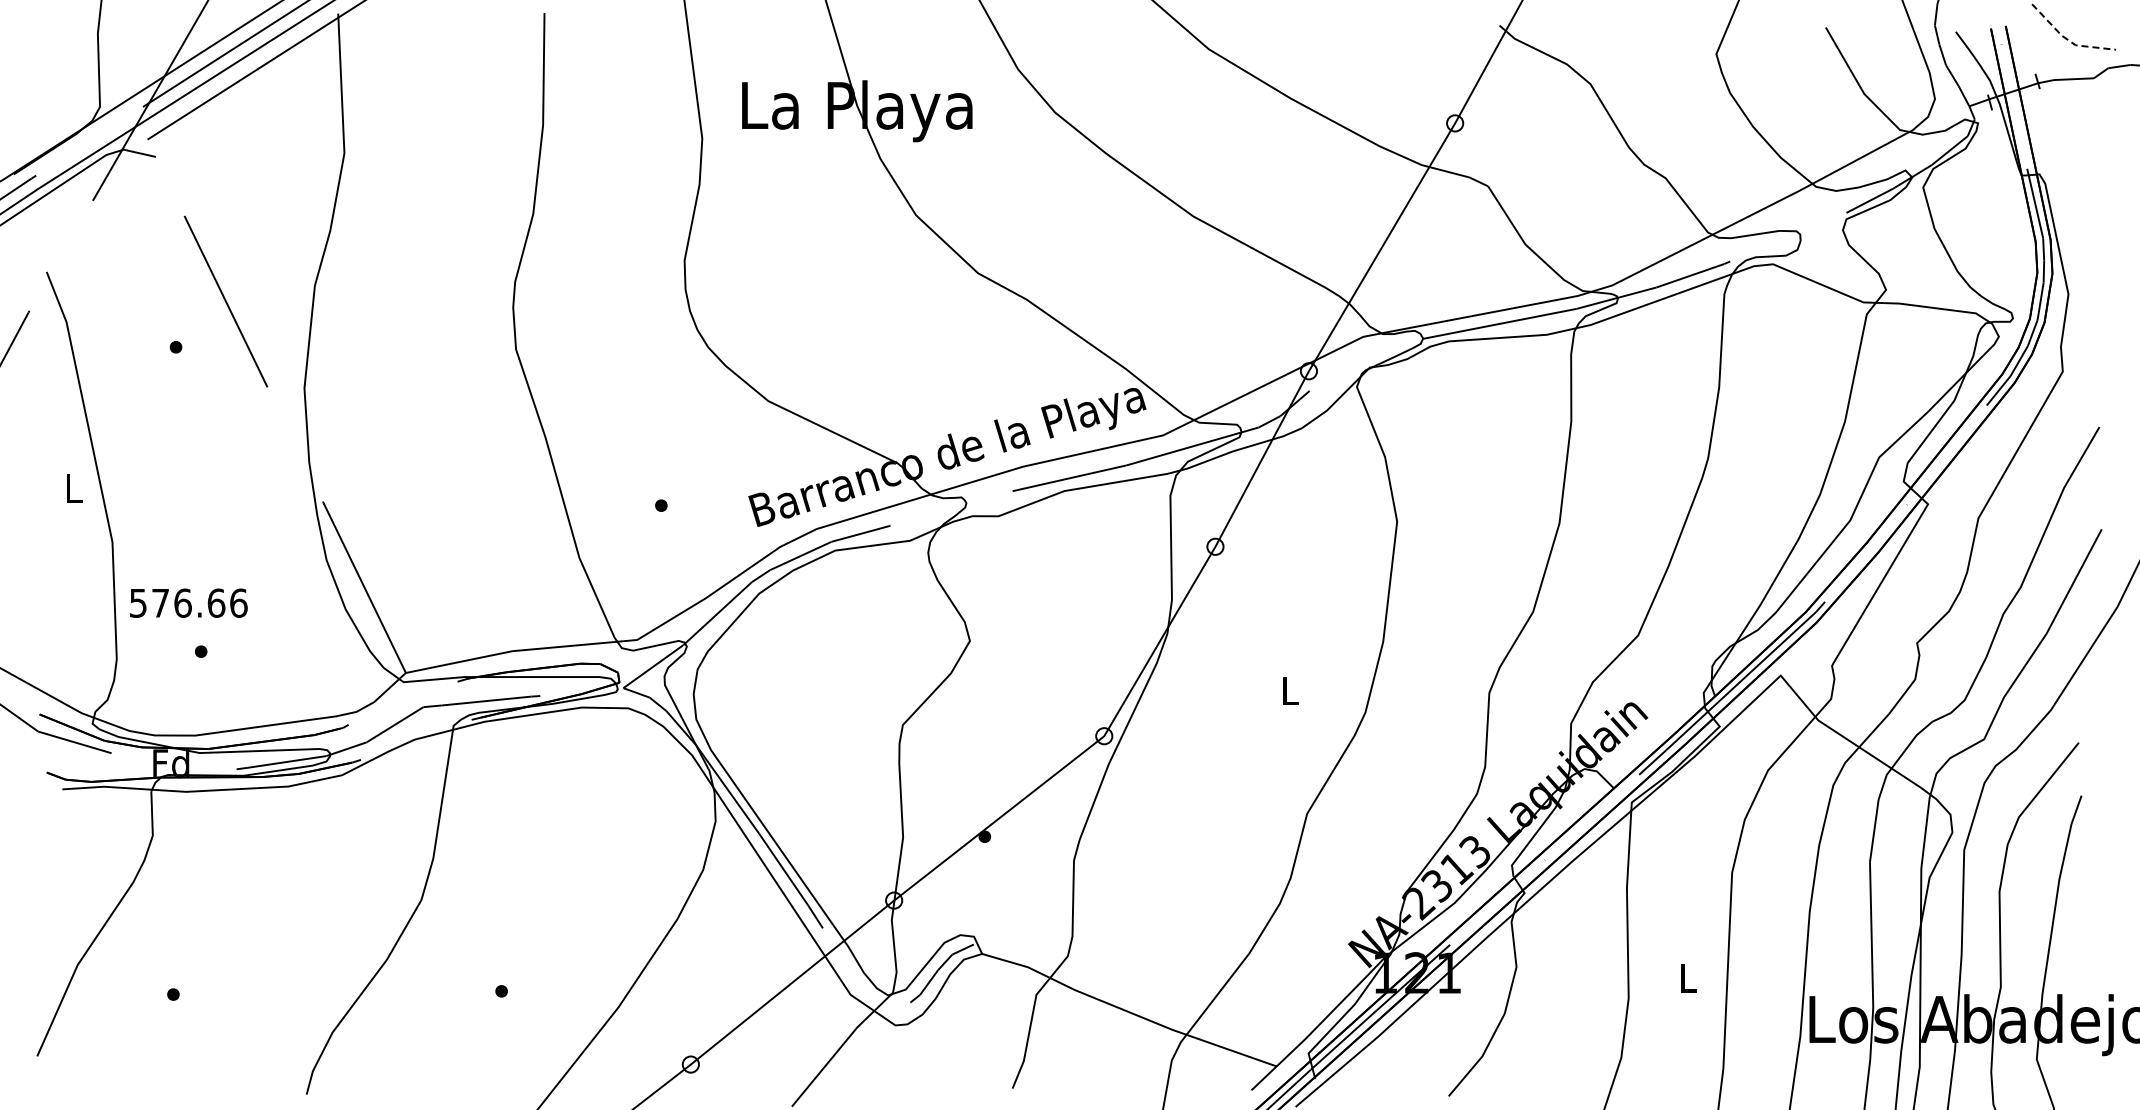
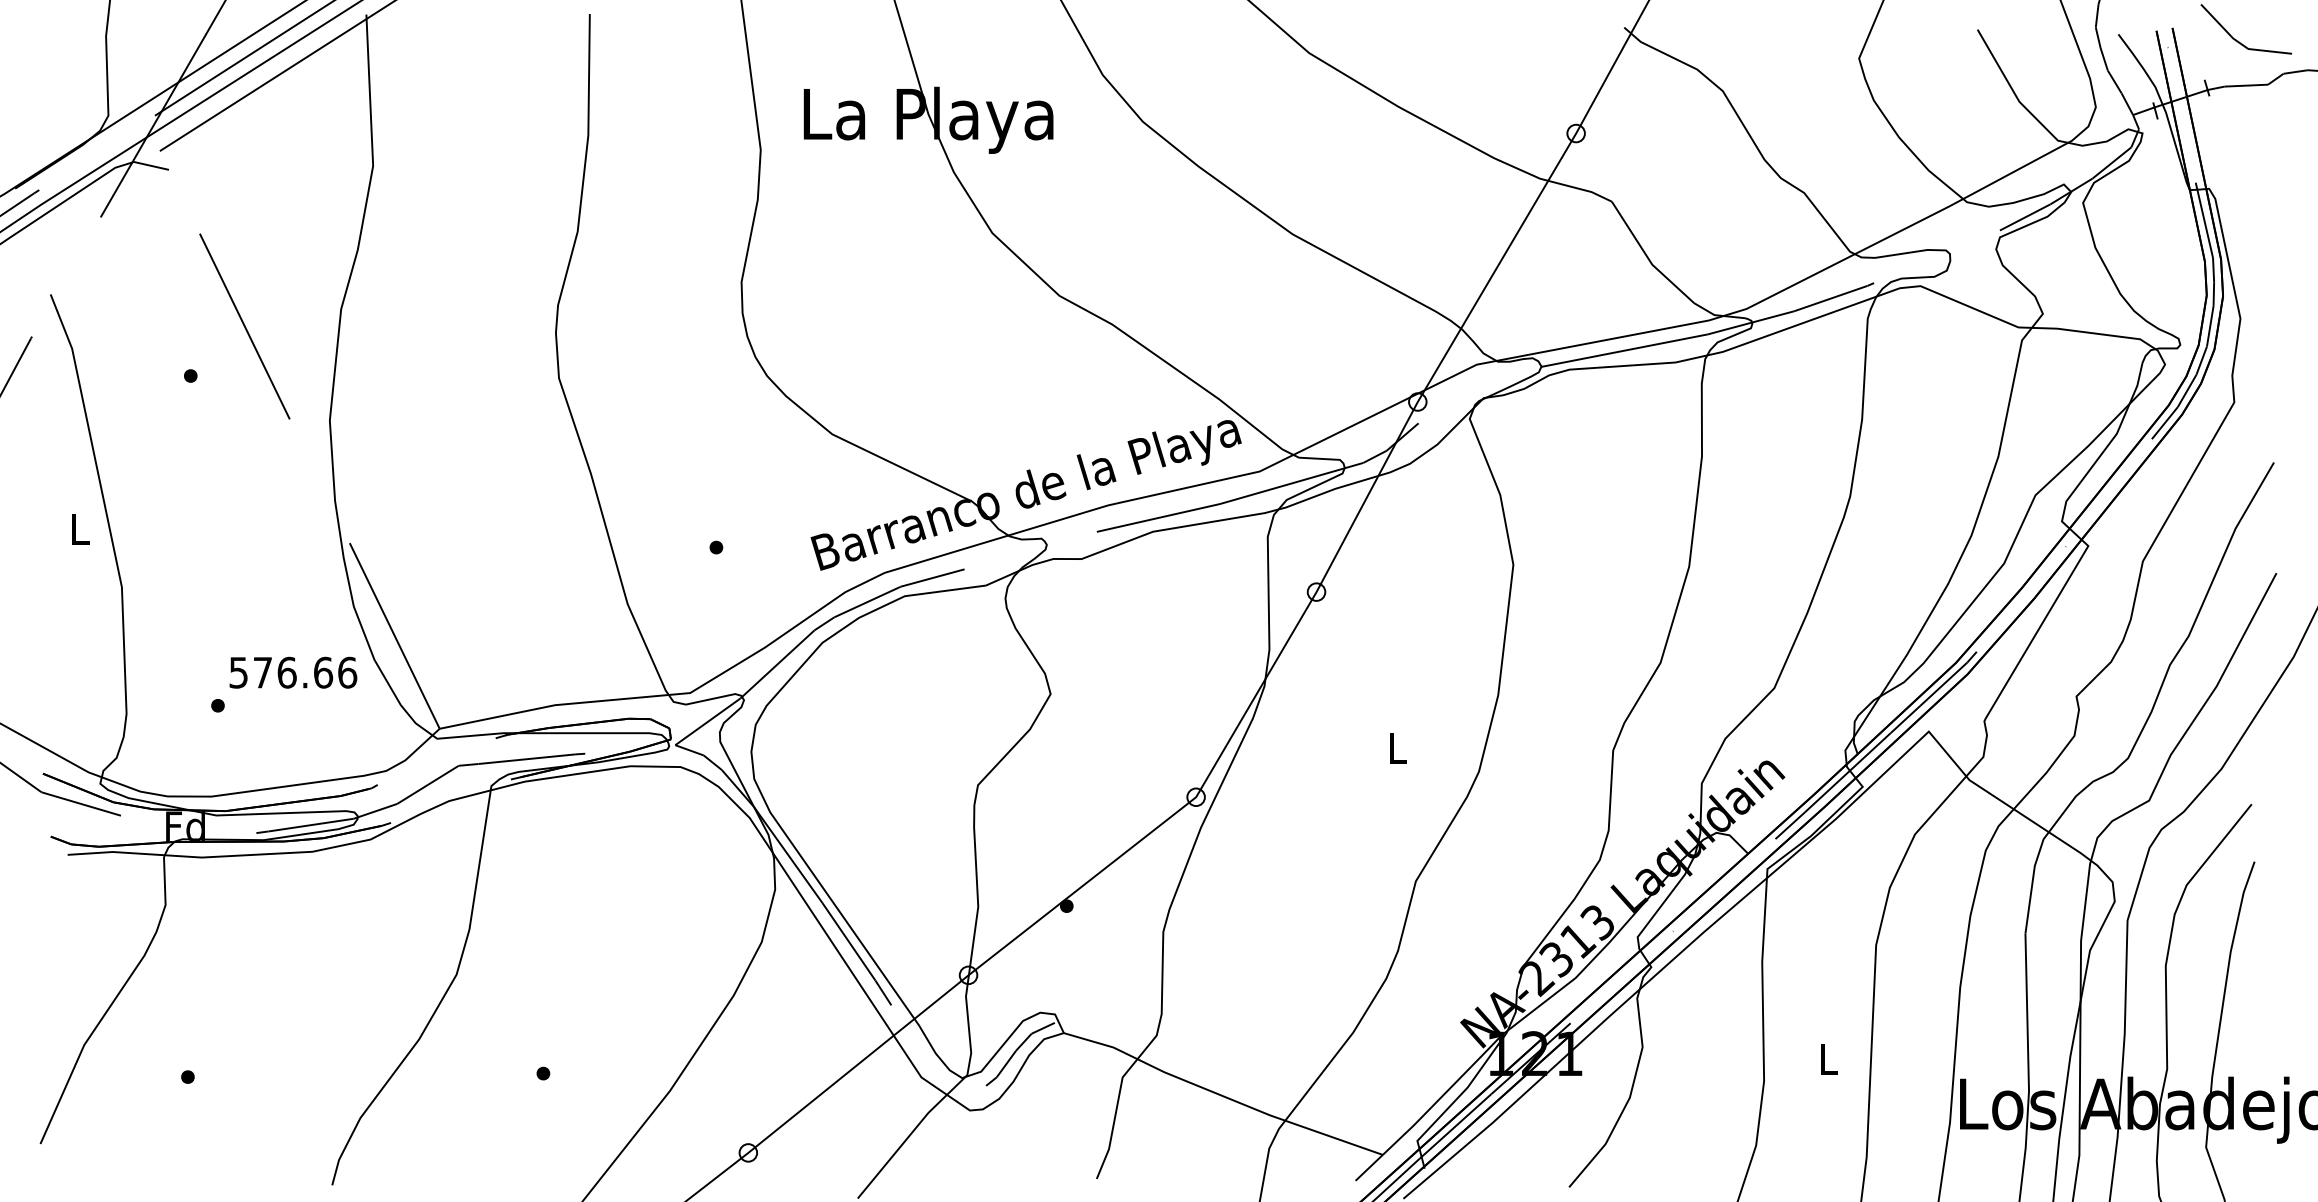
line: (2068, 39) -> (2240, 42), dashed -> solid
text: (188, 602) -> (293, 671), moved

